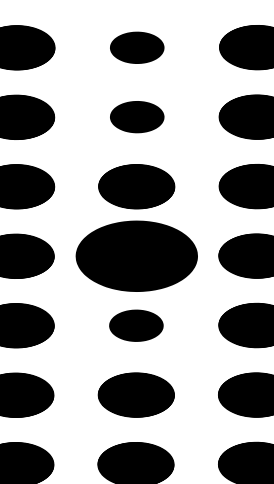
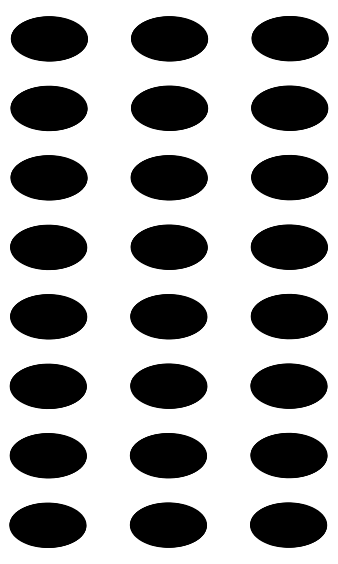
part: (137, 47) -> (169, 38), size x1.43
part: (137, 116) -> (169, 107), size x1.43
part: (136, 255) -> (168, 246), size x0.62
part: (136, 325) -> (168, 316), size x1.43

